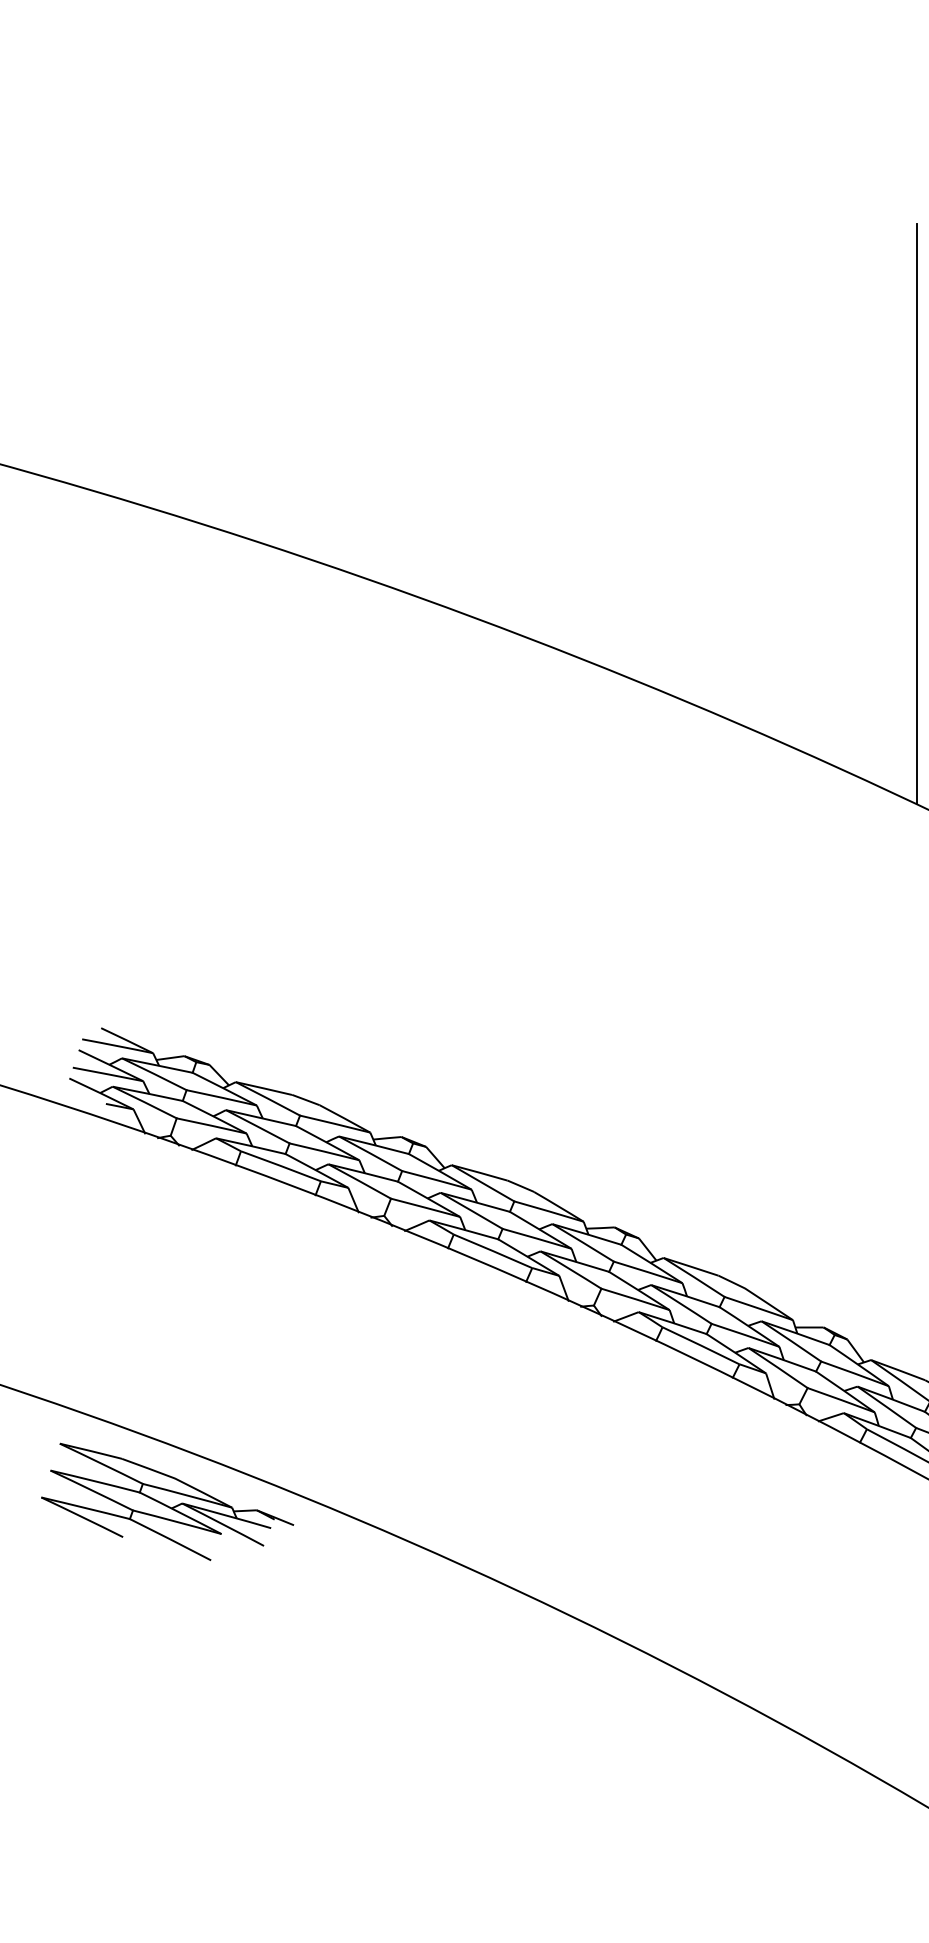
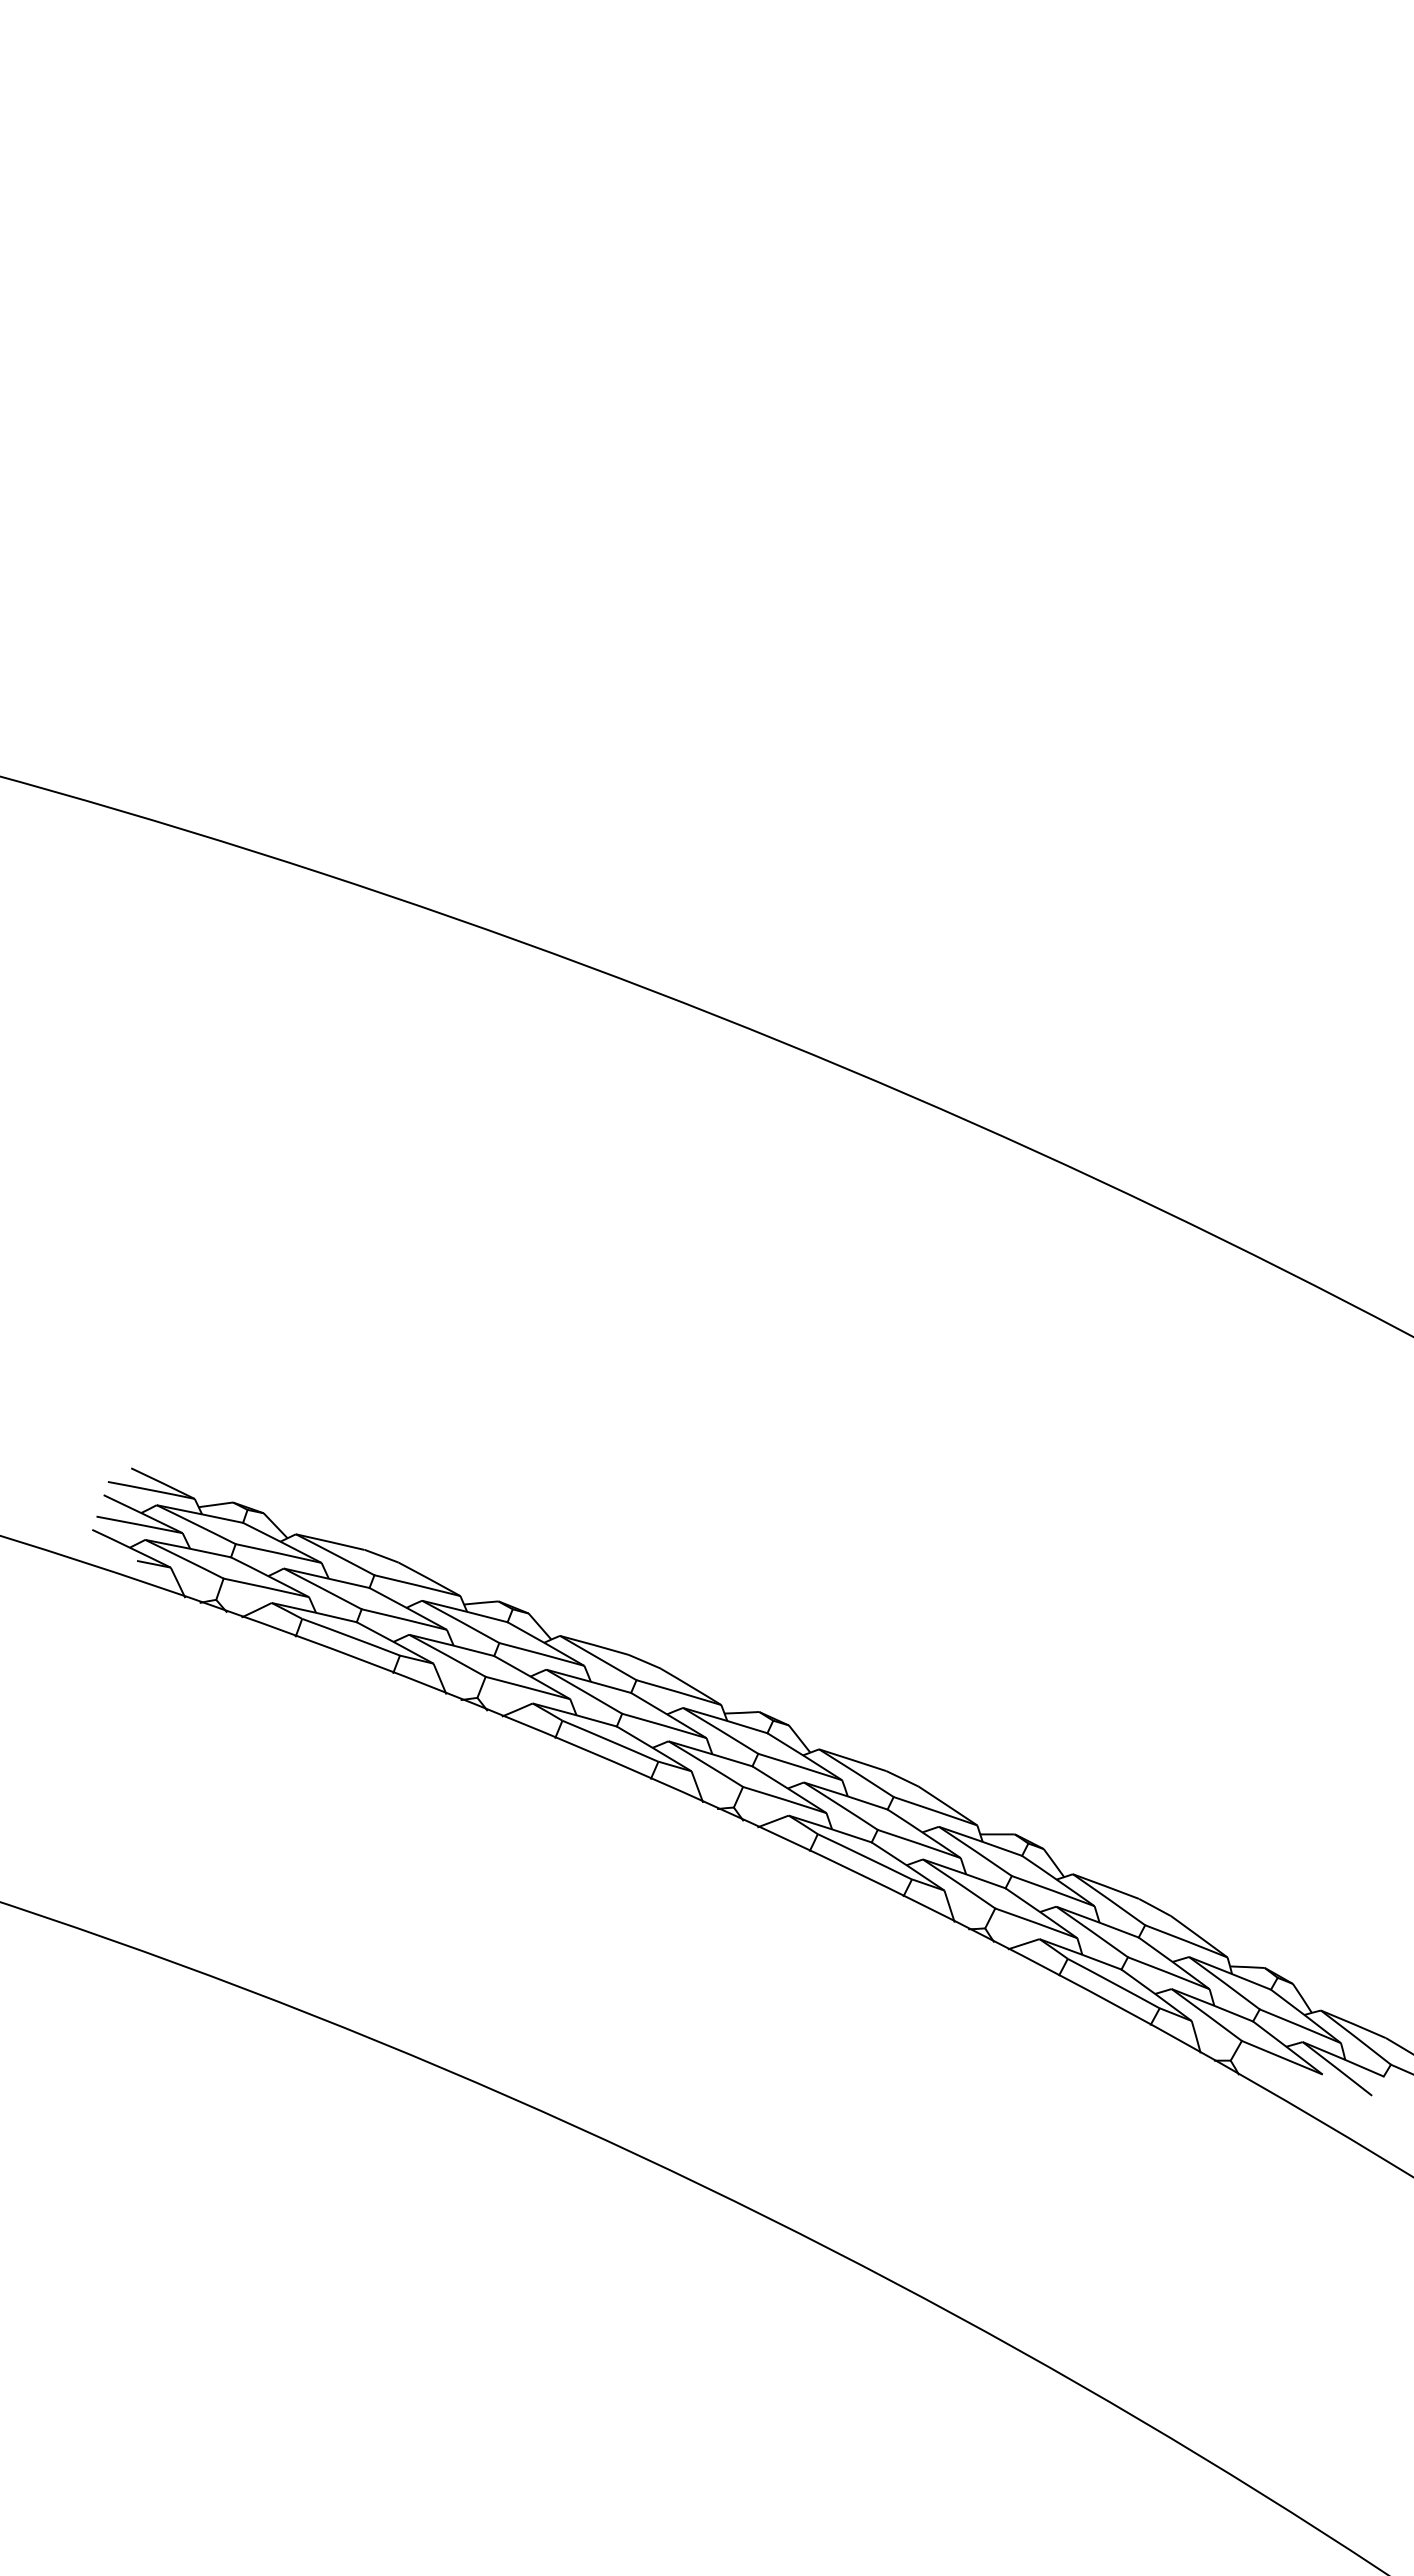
line: (916, 514) -> (1128, 839), removed
part: (167, 1501) -> (212, 2047), removed

